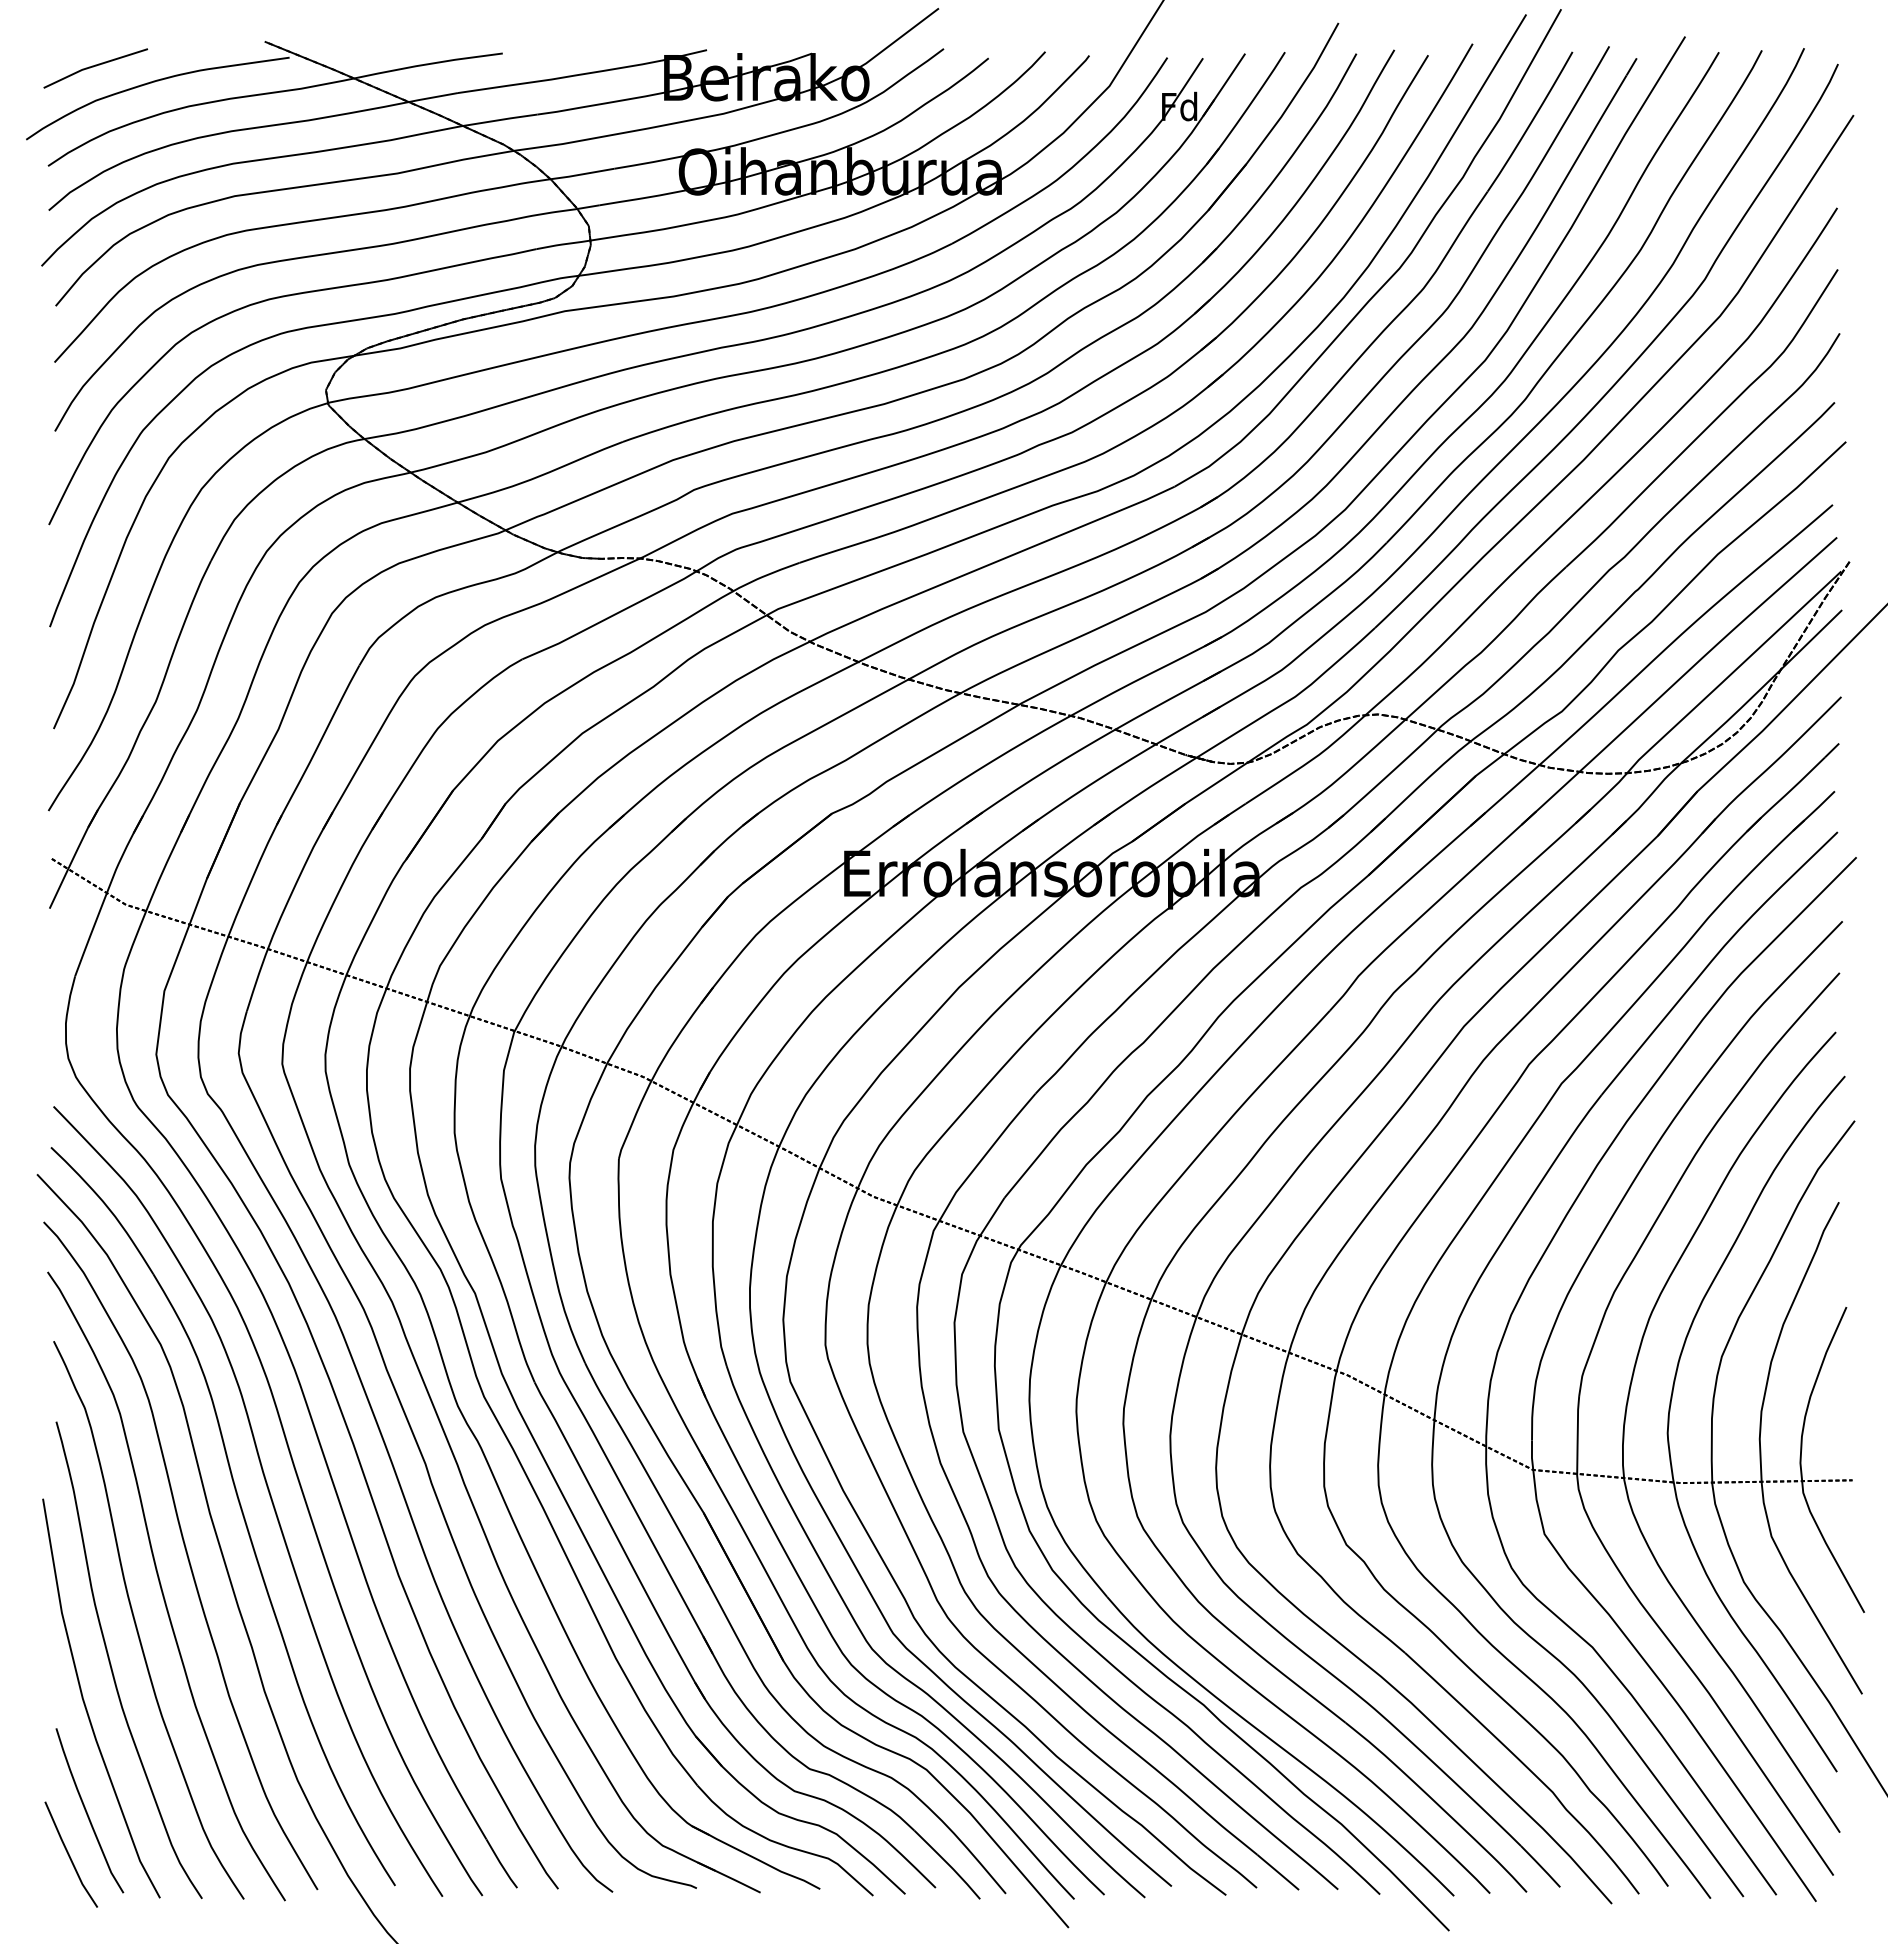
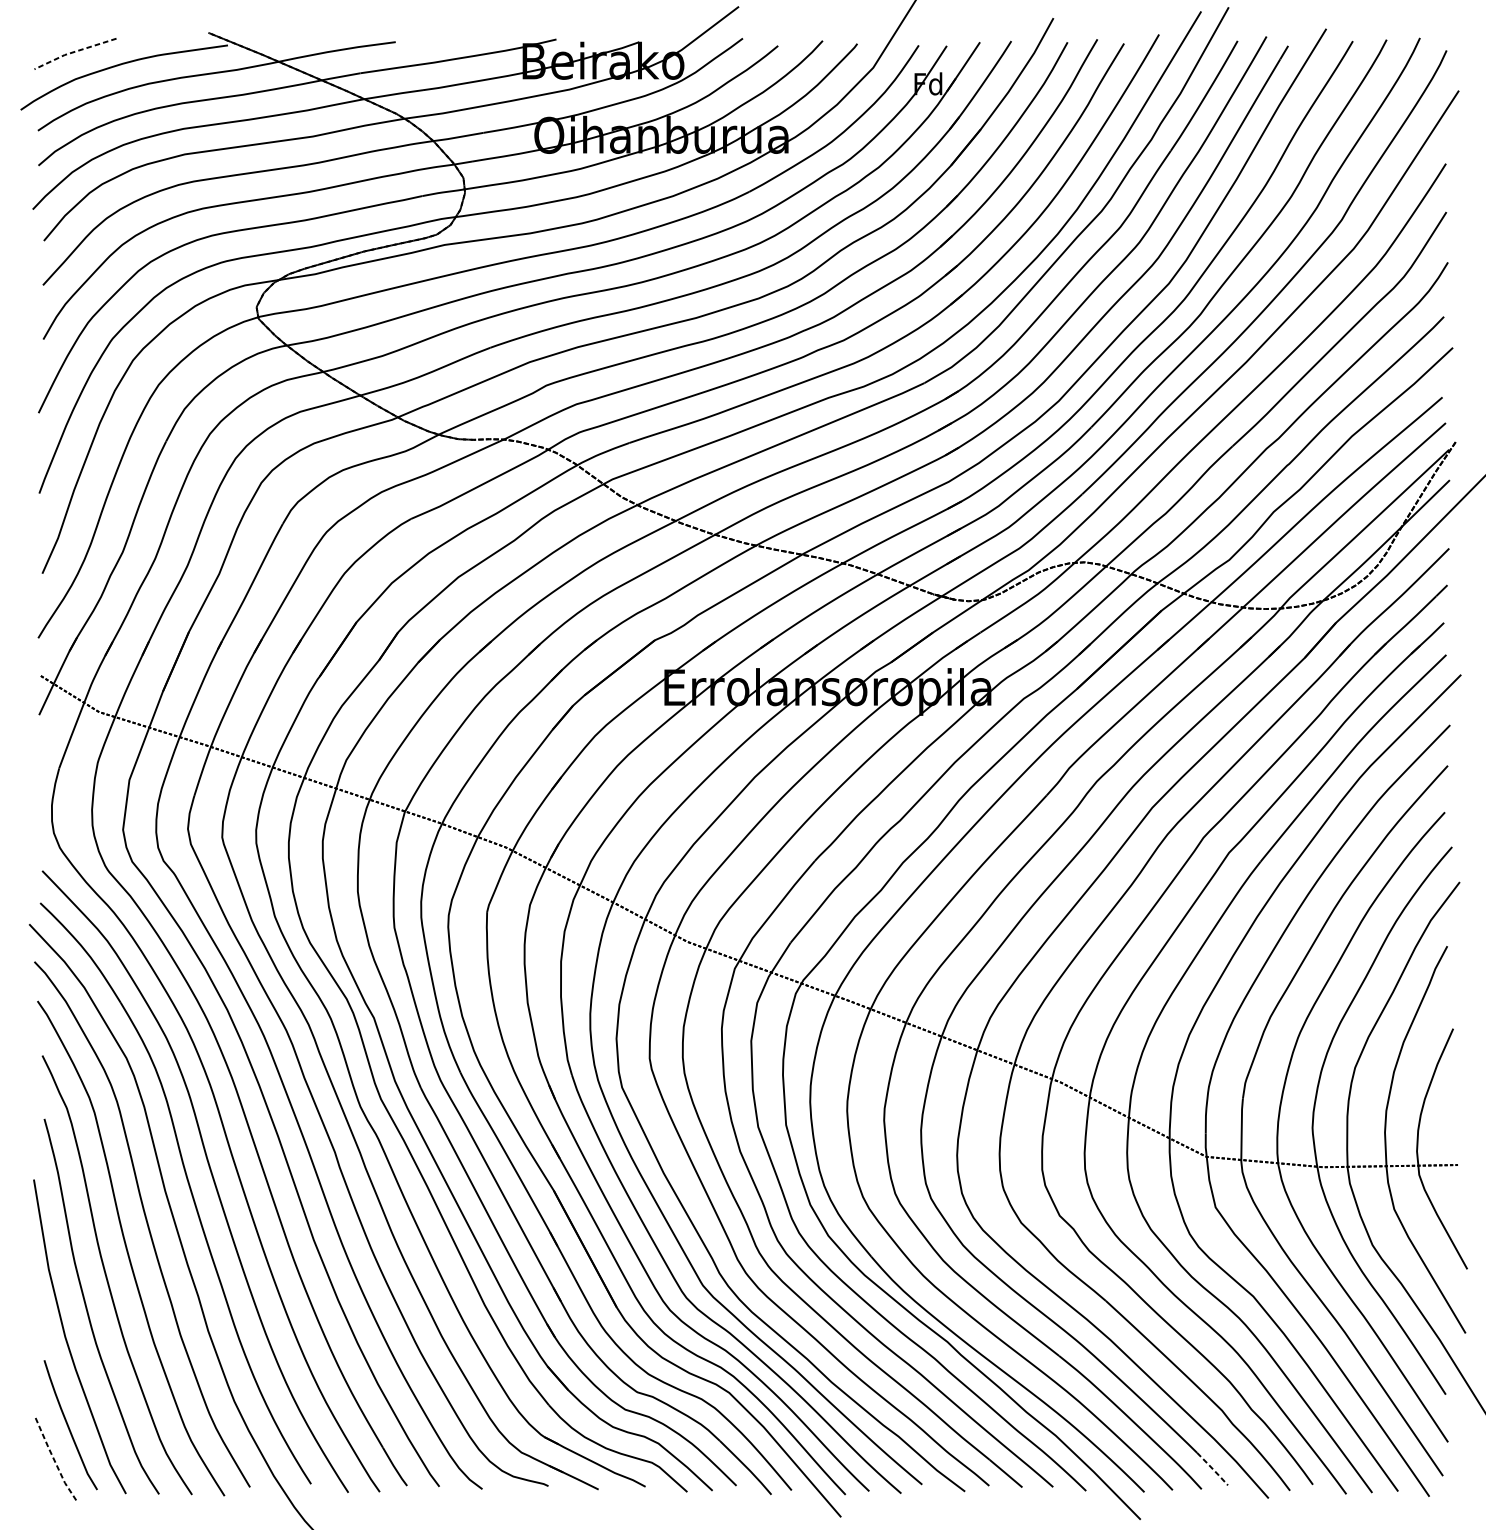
line: (93, 66) -> (73, 52), solid -> dashed
line: (69, 1855) -> (54, 1460), solid -> dashed
line: (1541, 1866) -> (1213, 1468), solid -> dashed

